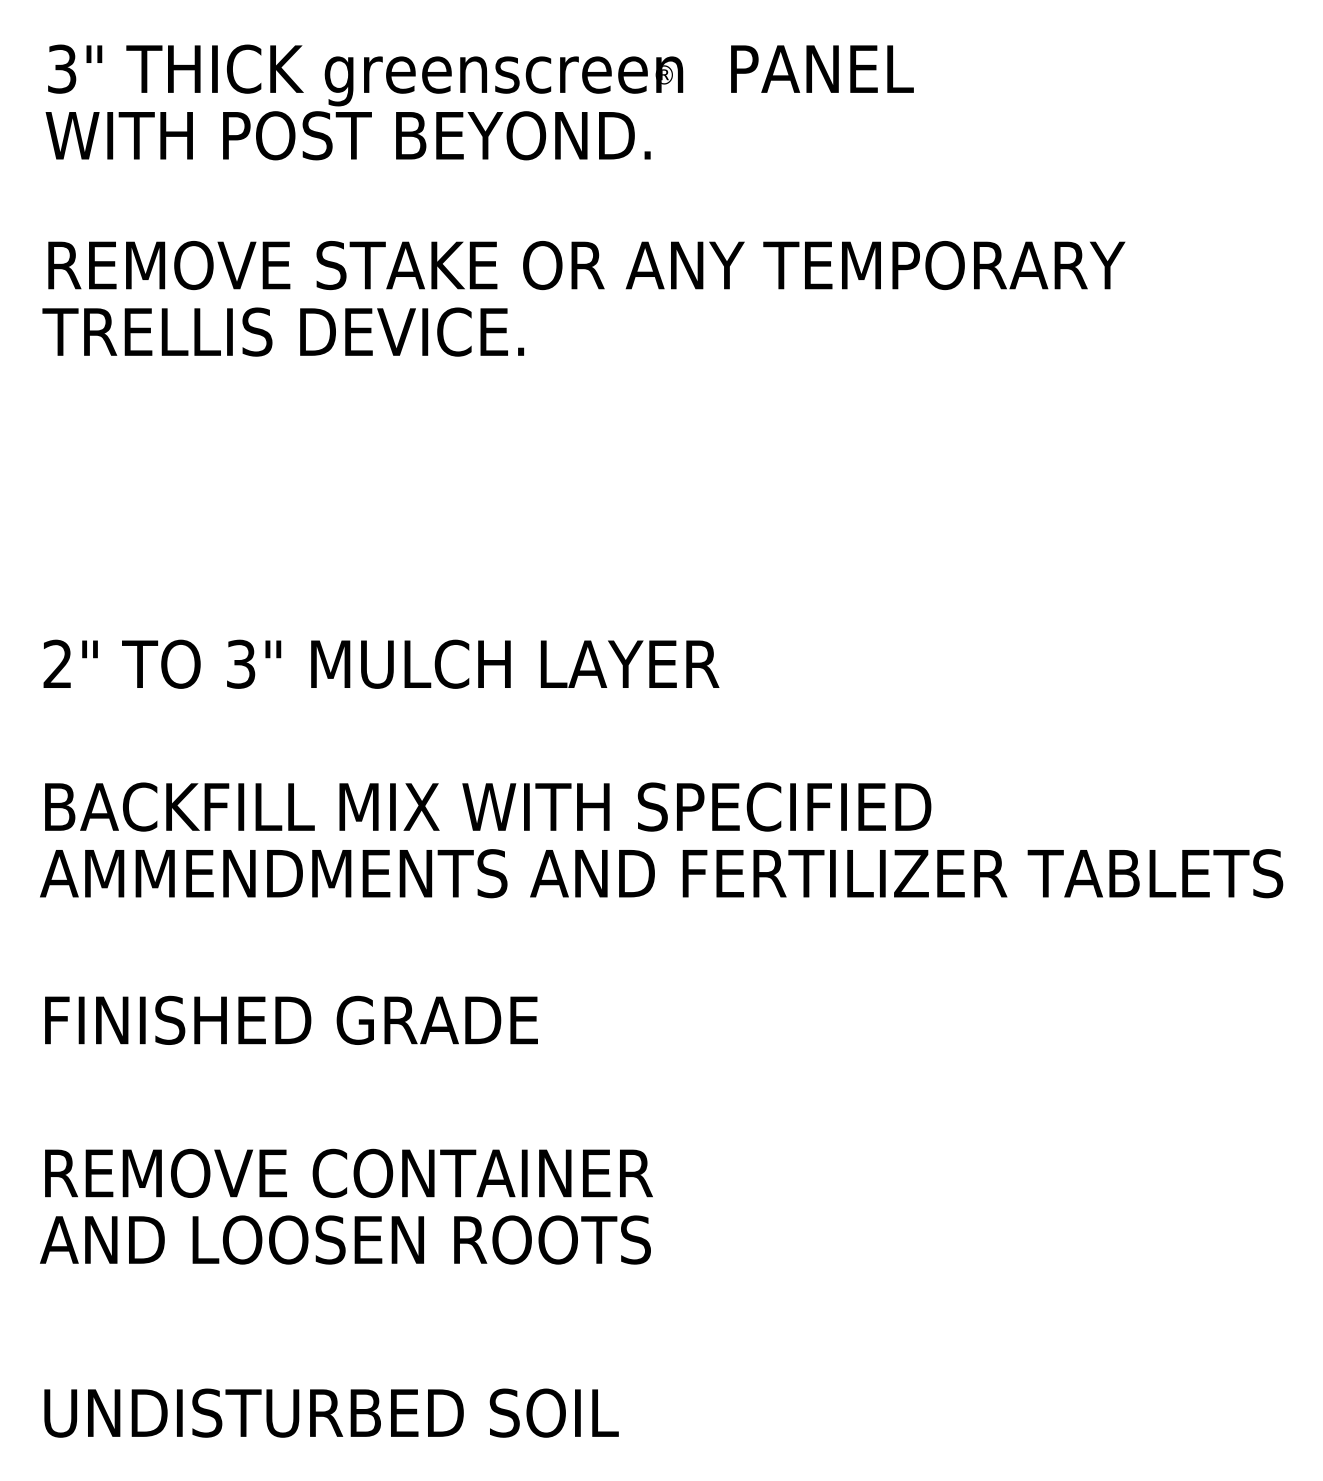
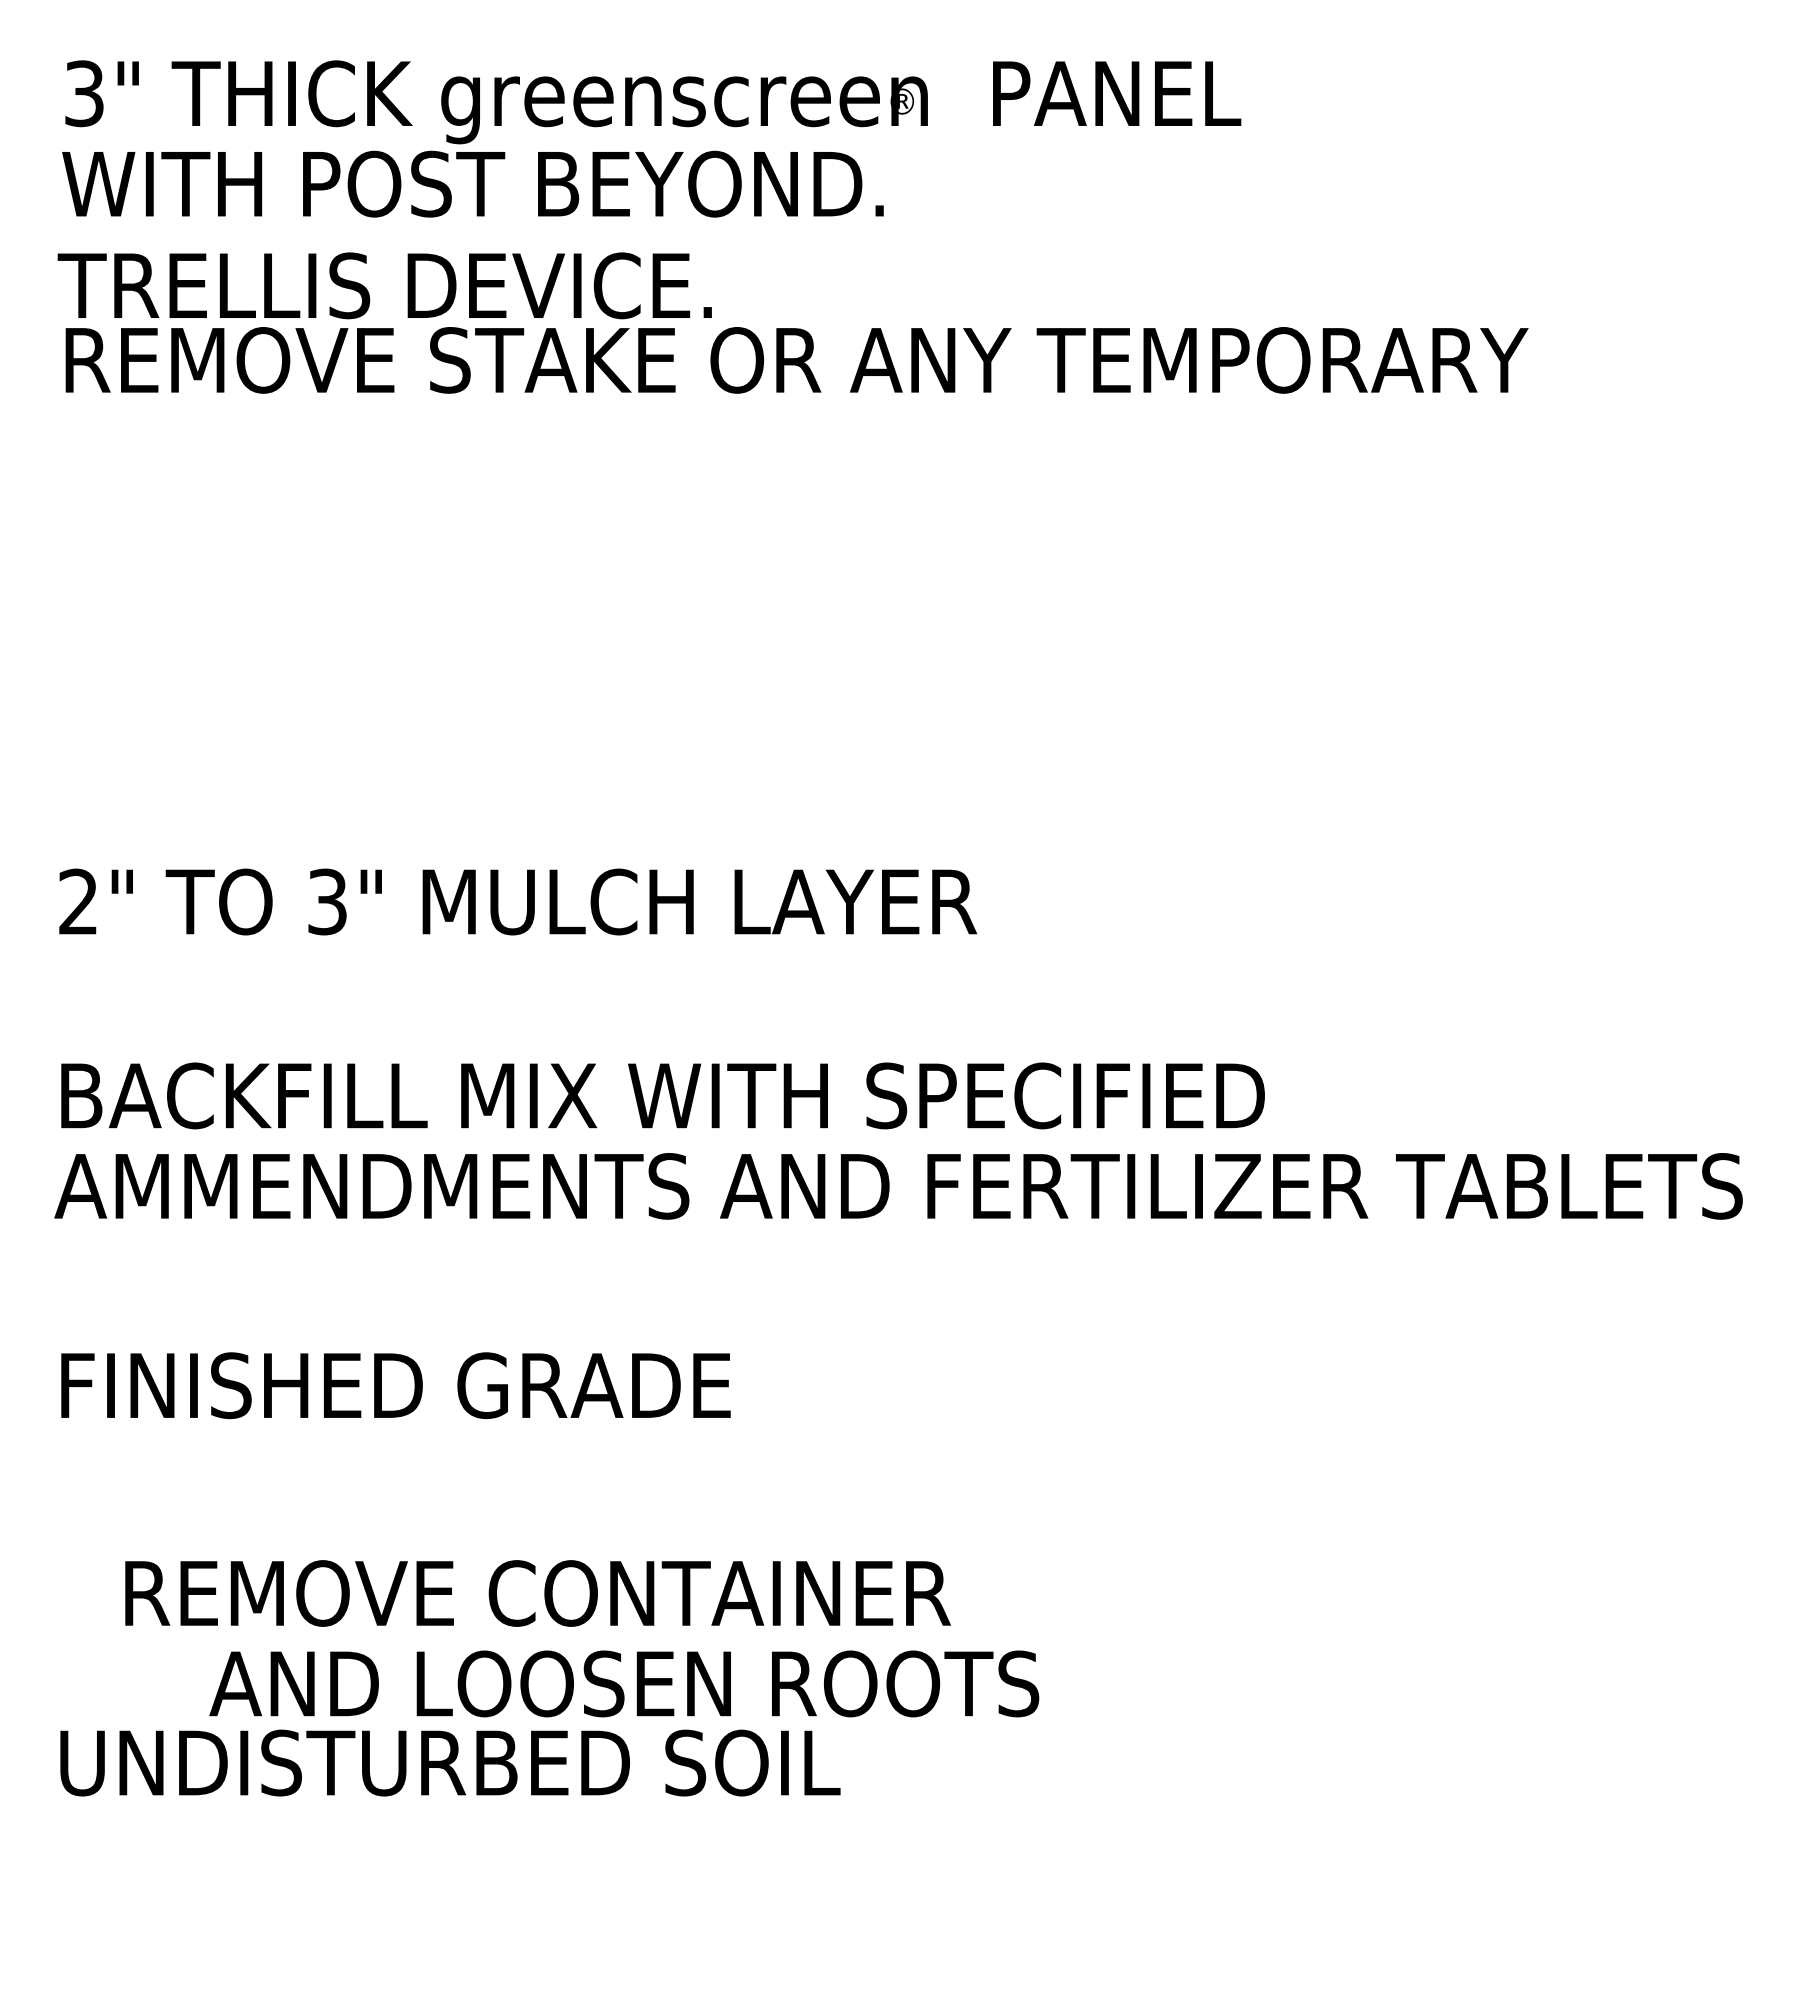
text: (283, 331) -> (384, 285), moved
text: (348, 1173) -> (537, 1593), moved
text: (345, 1239) -> (624, 1683), moved
text: (331, 1412) -> (450, 1762), moved

